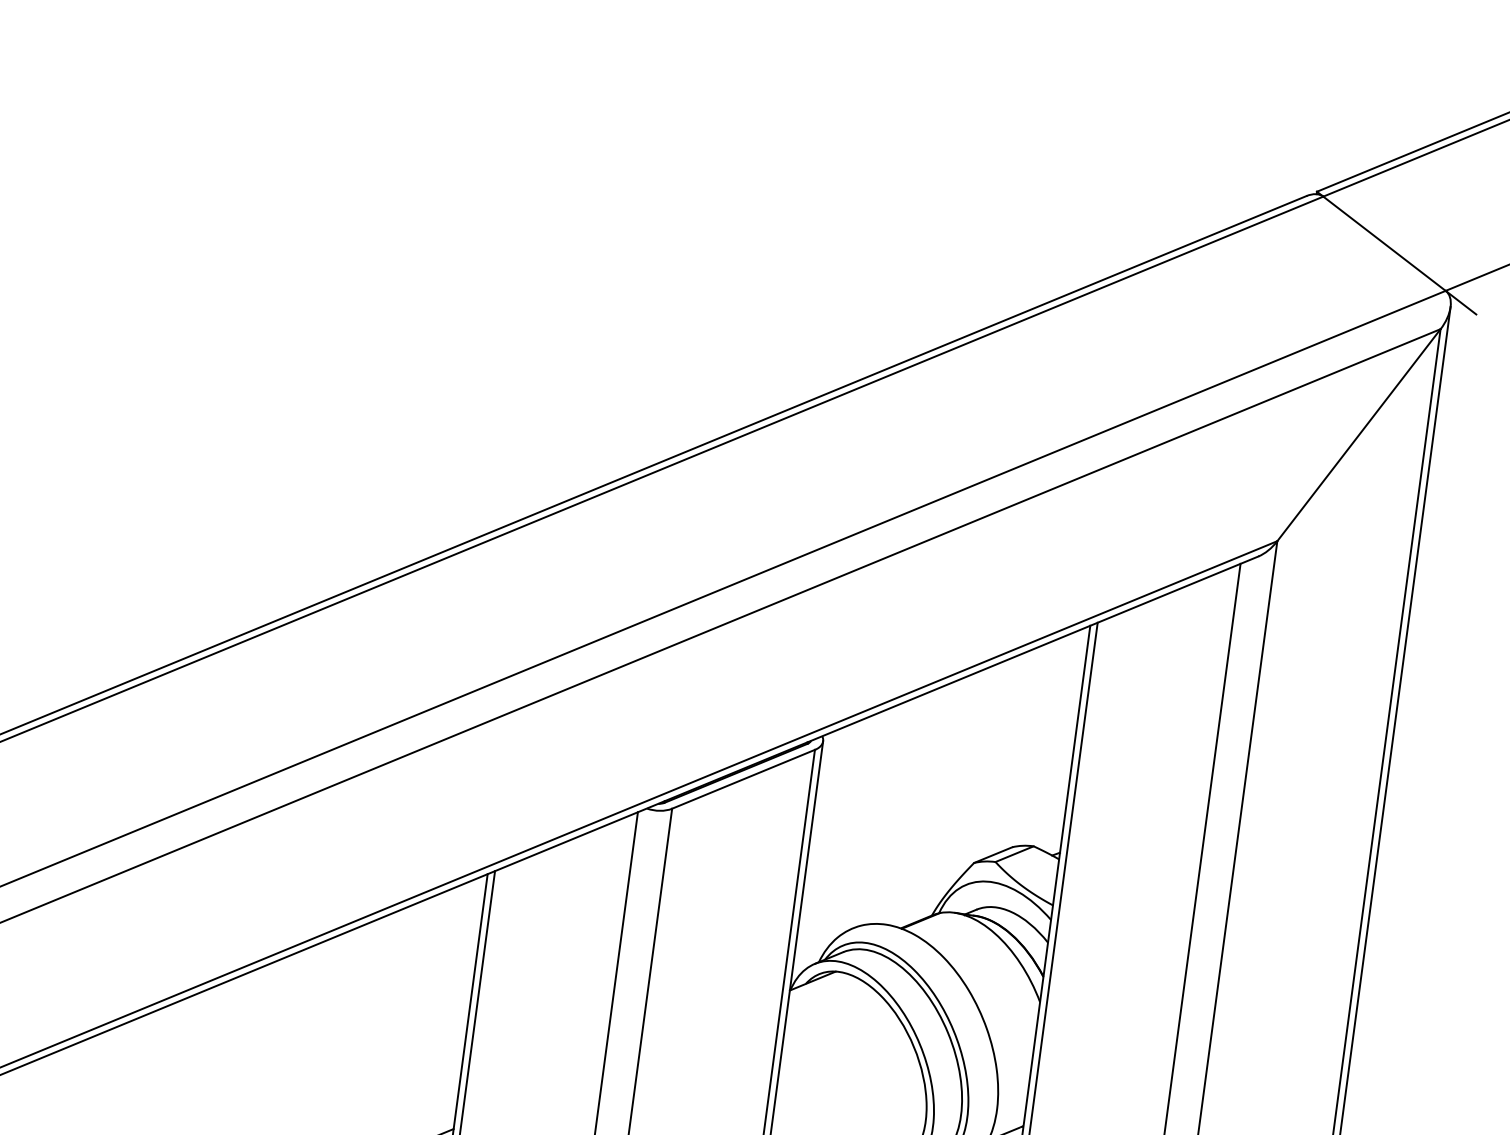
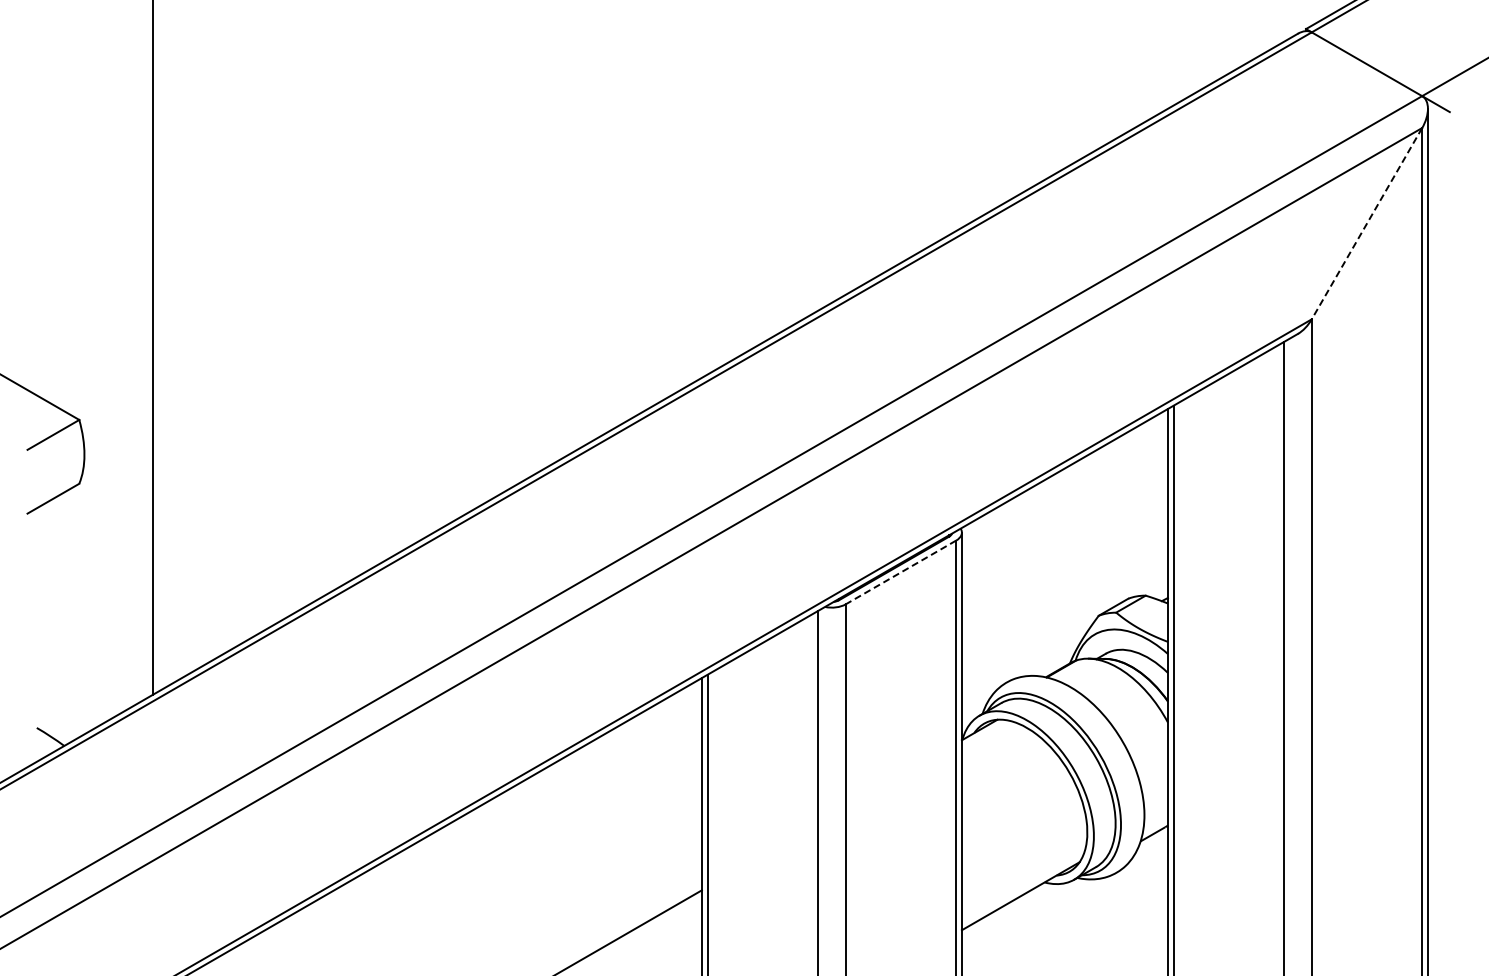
line: (1358, 436) -> (1366, 224), solid -> dashed
line: (743, 779) -> (900, 572), solid -> dashed

